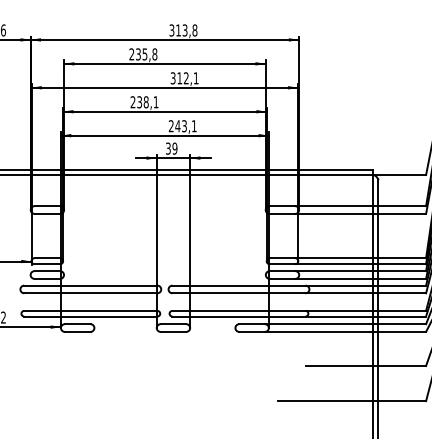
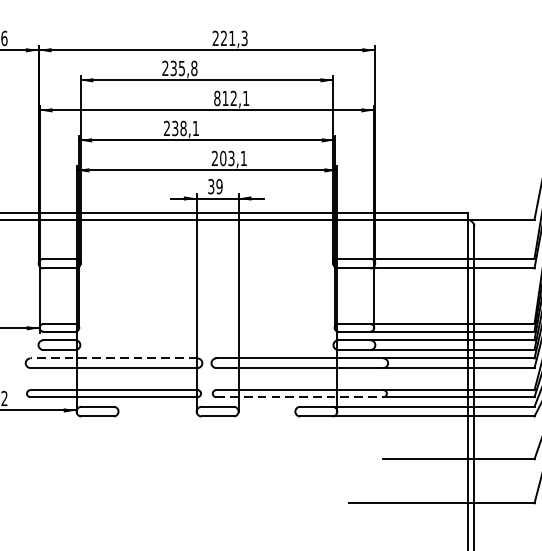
text: (183, 30) -> (230, 38), 313,8 -> 221,3
text: (172, 78) -> (216, 98), 312,1 -> 812,1
text: (177, 126) -> (222, 158), 243,1 -> 203,1
line: (90, 285) -> (113, 358), solid -> dashed
line: (239, 316) -> (300, 397), solid -> dashed

